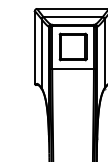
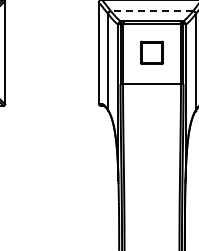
line: (72, 17) -> (151, 11), solid -> dashed
part: (72, 46) -> (151, 52), size x0.6

